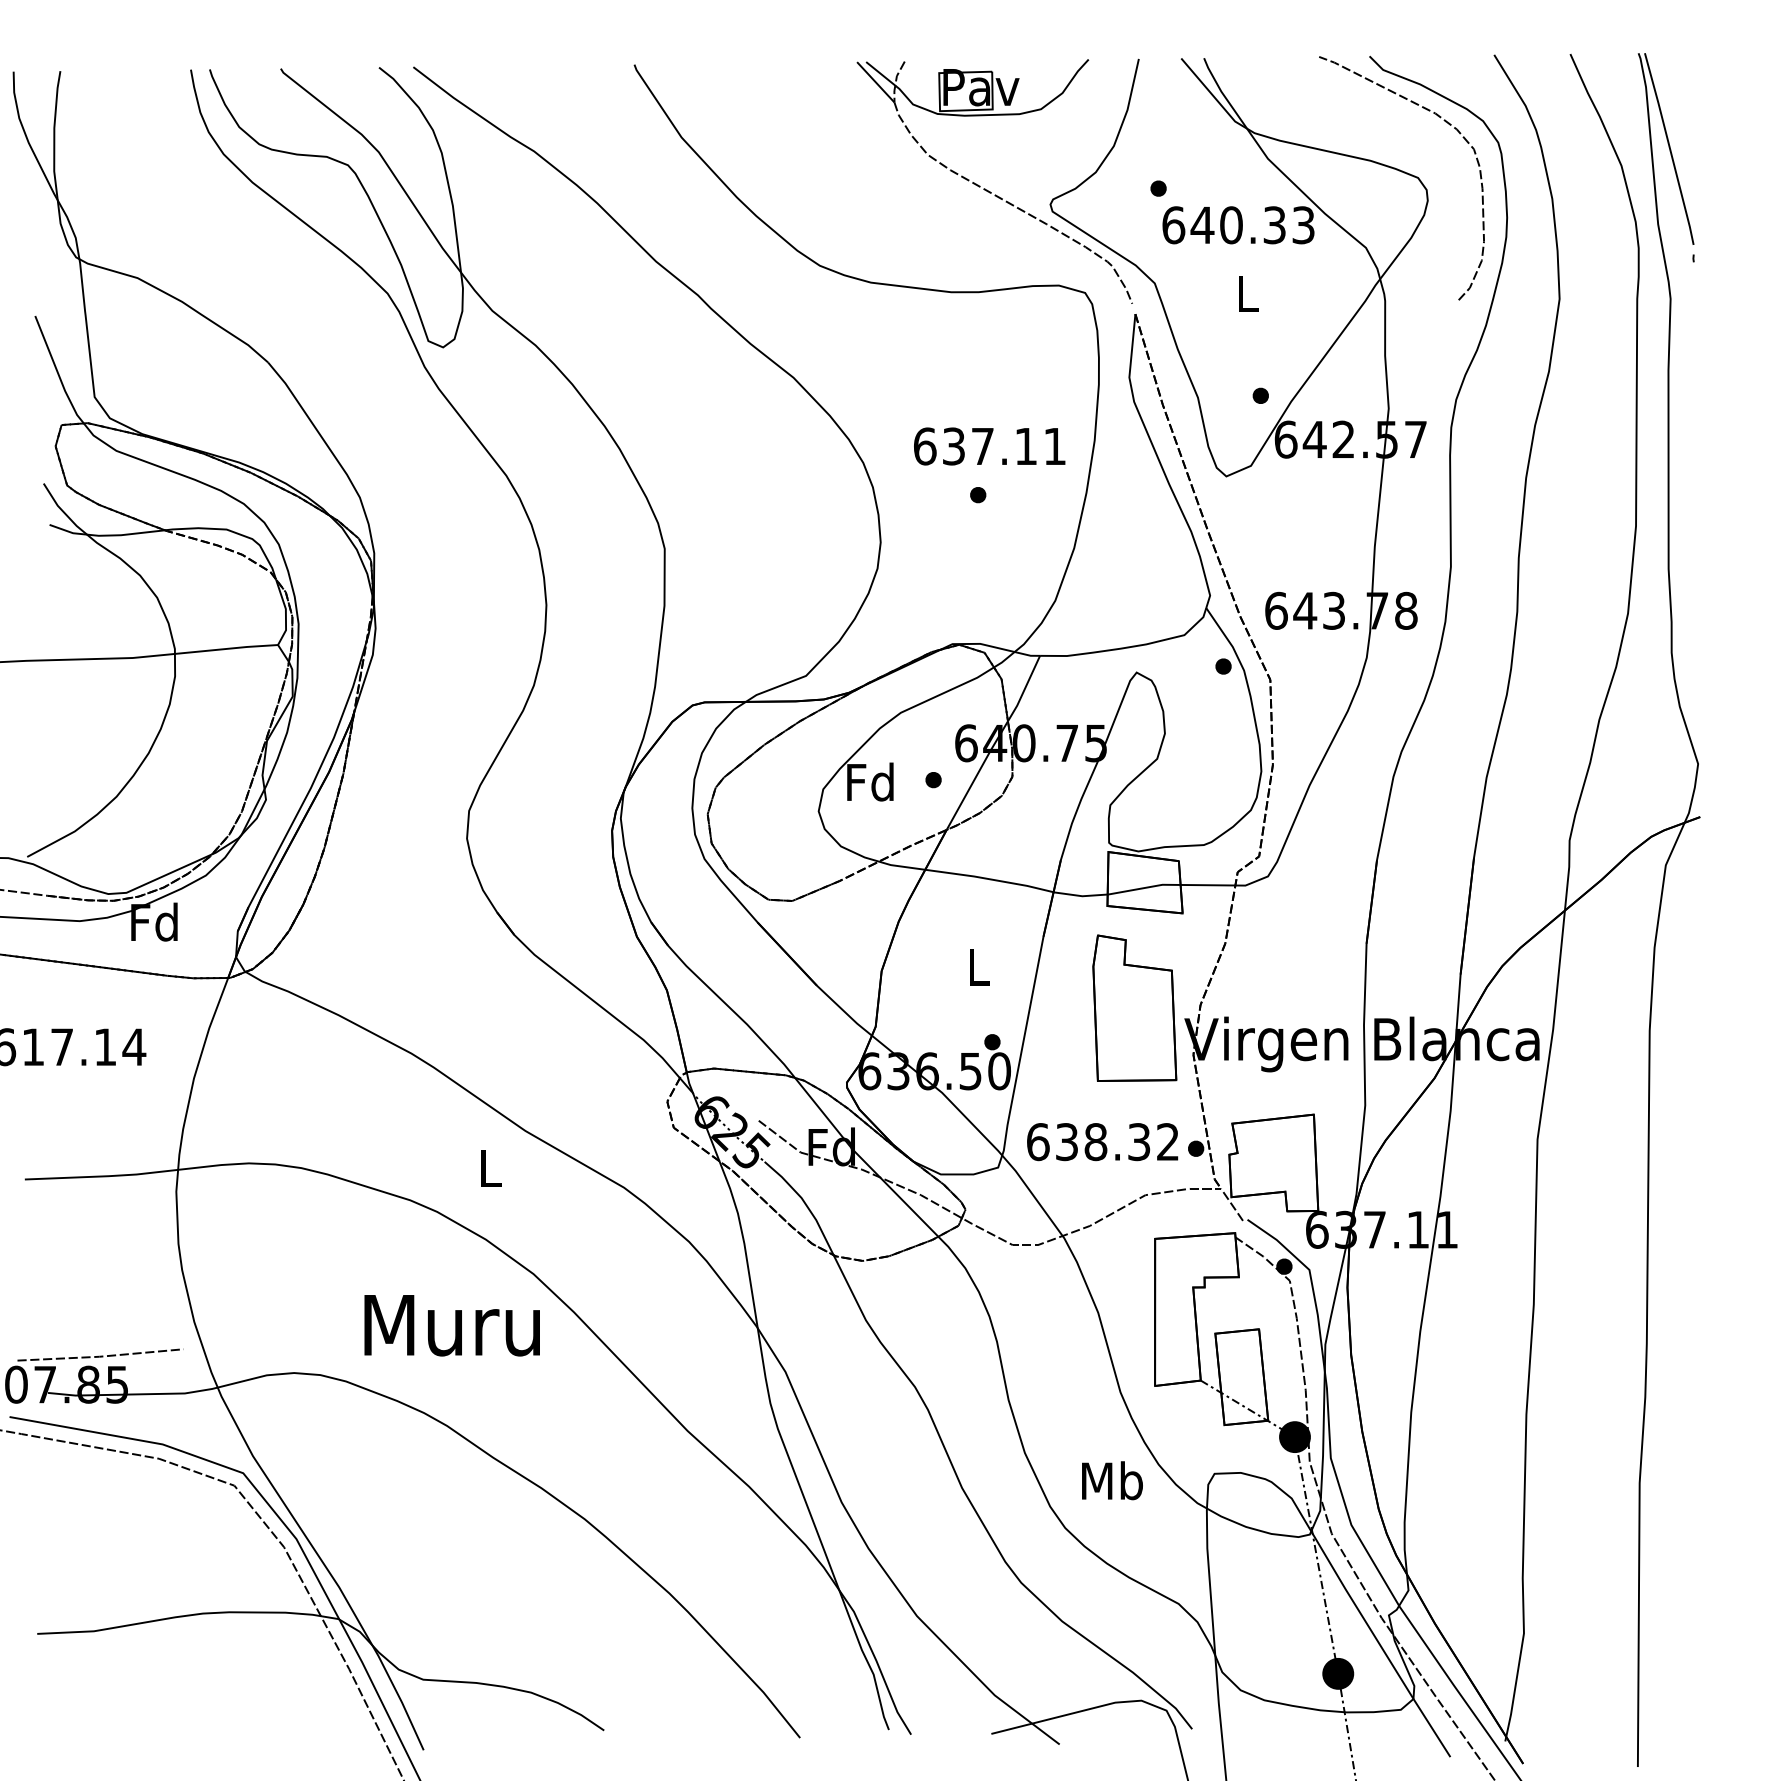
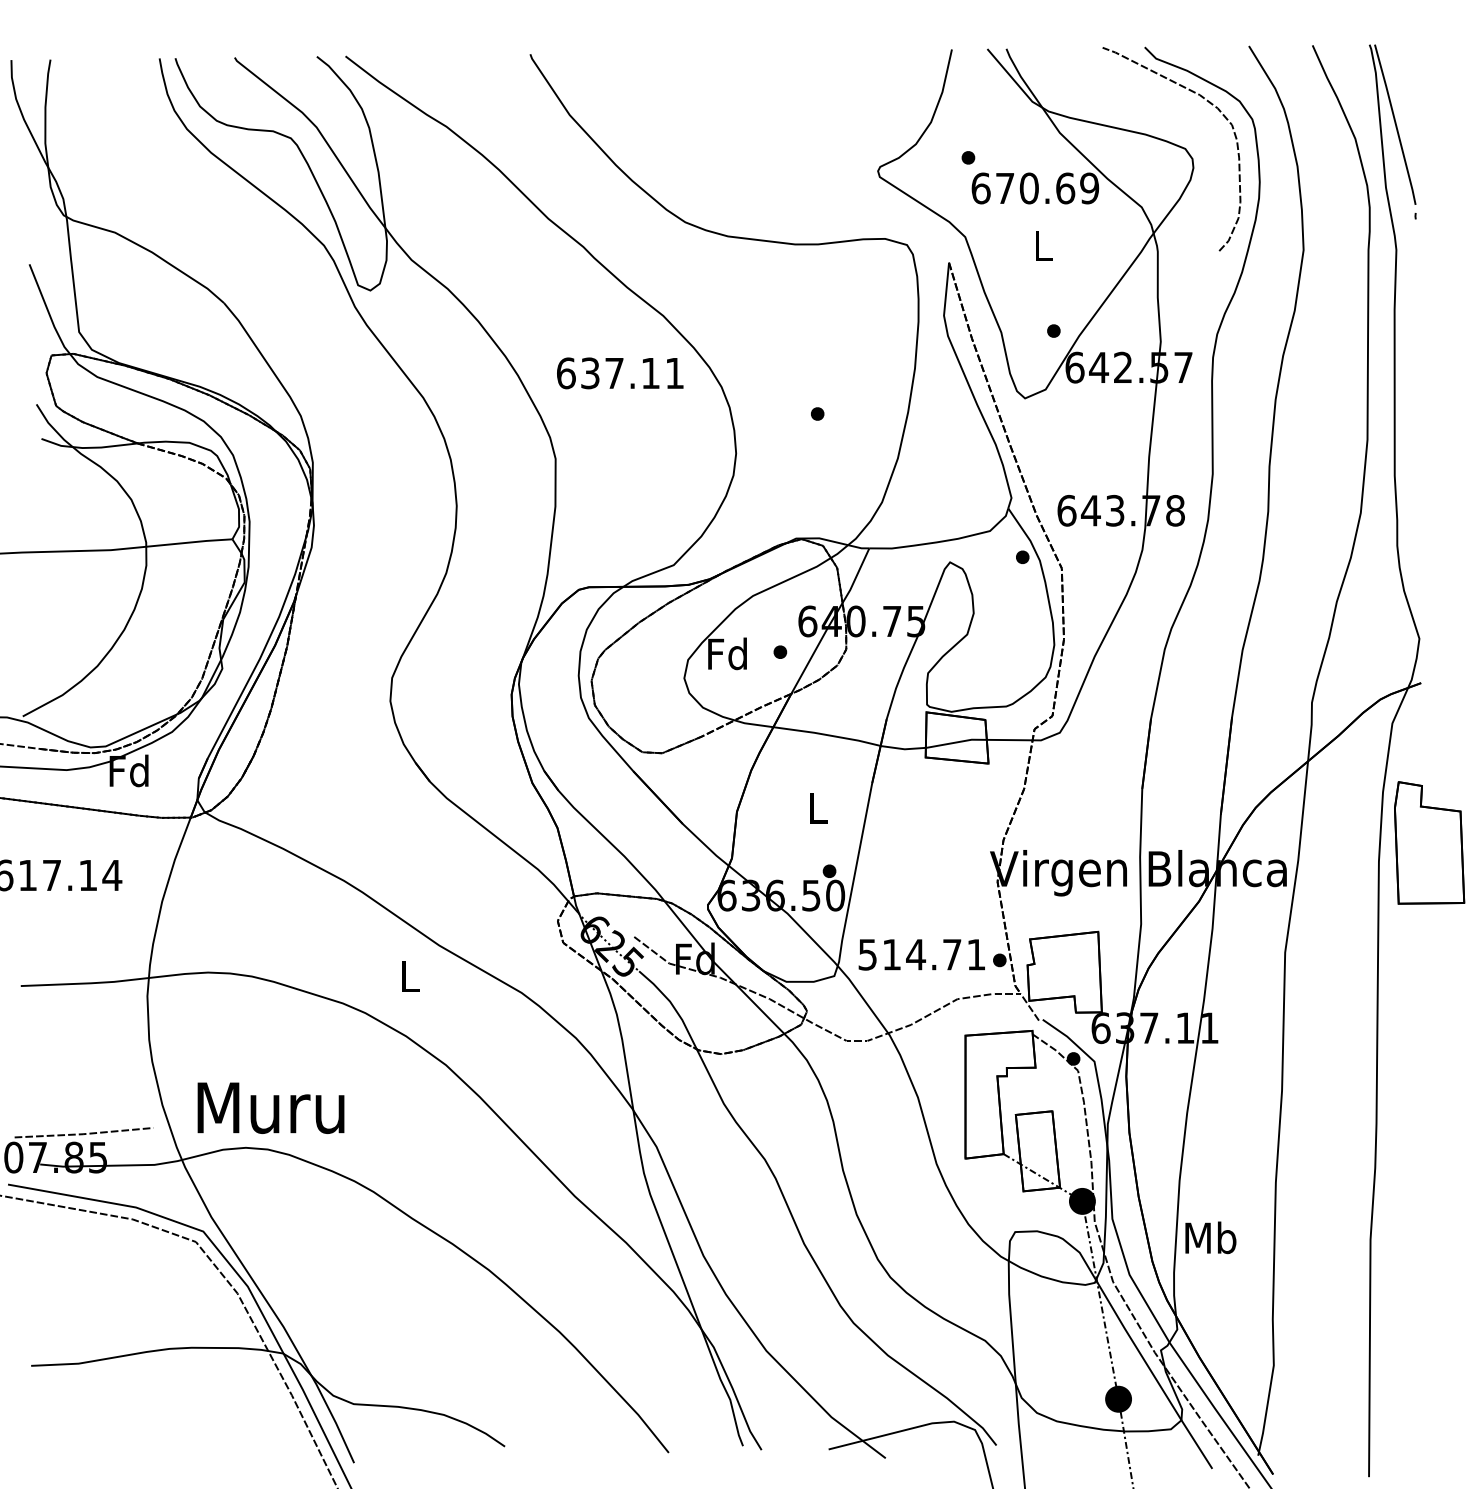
part: (989, 190) -> (827, 159), removed
text: (1253, 225) -> (1047, 188), 640.33 -> 670.69
text: (989, 446) -> (620, 373), moved
part: (1134, 1007) -> (1429, 842), moved
text: (1102, 1141) -> (921, 954), 638.32 -> 514.71
text: (451, 1324) -> (270, 1107), moved
text: (1112, 1480) -> (1210, 1237), moved

